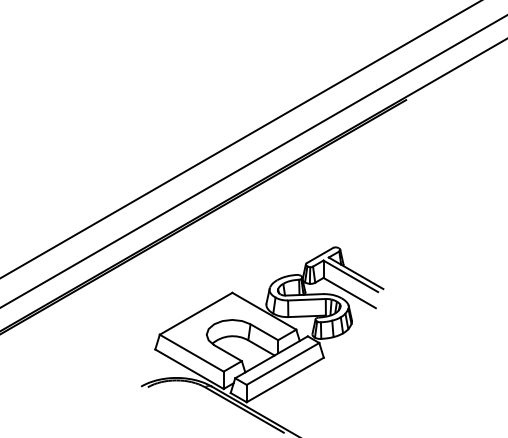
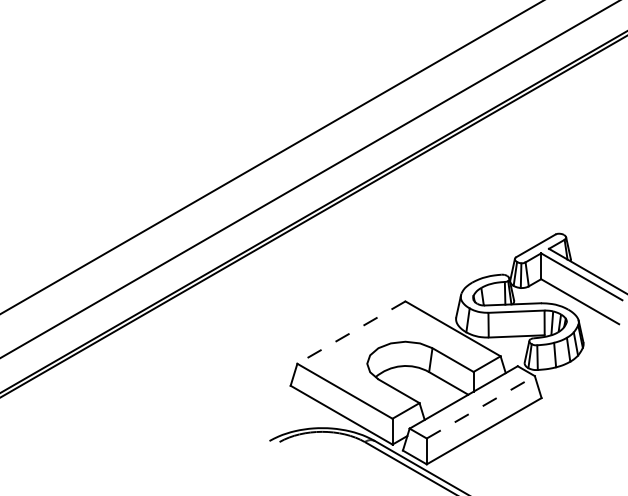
line: (196, 313) -> (352, 332), solid -> dashed
line: (283, 363) -> (481, 406), solid -> dashed

